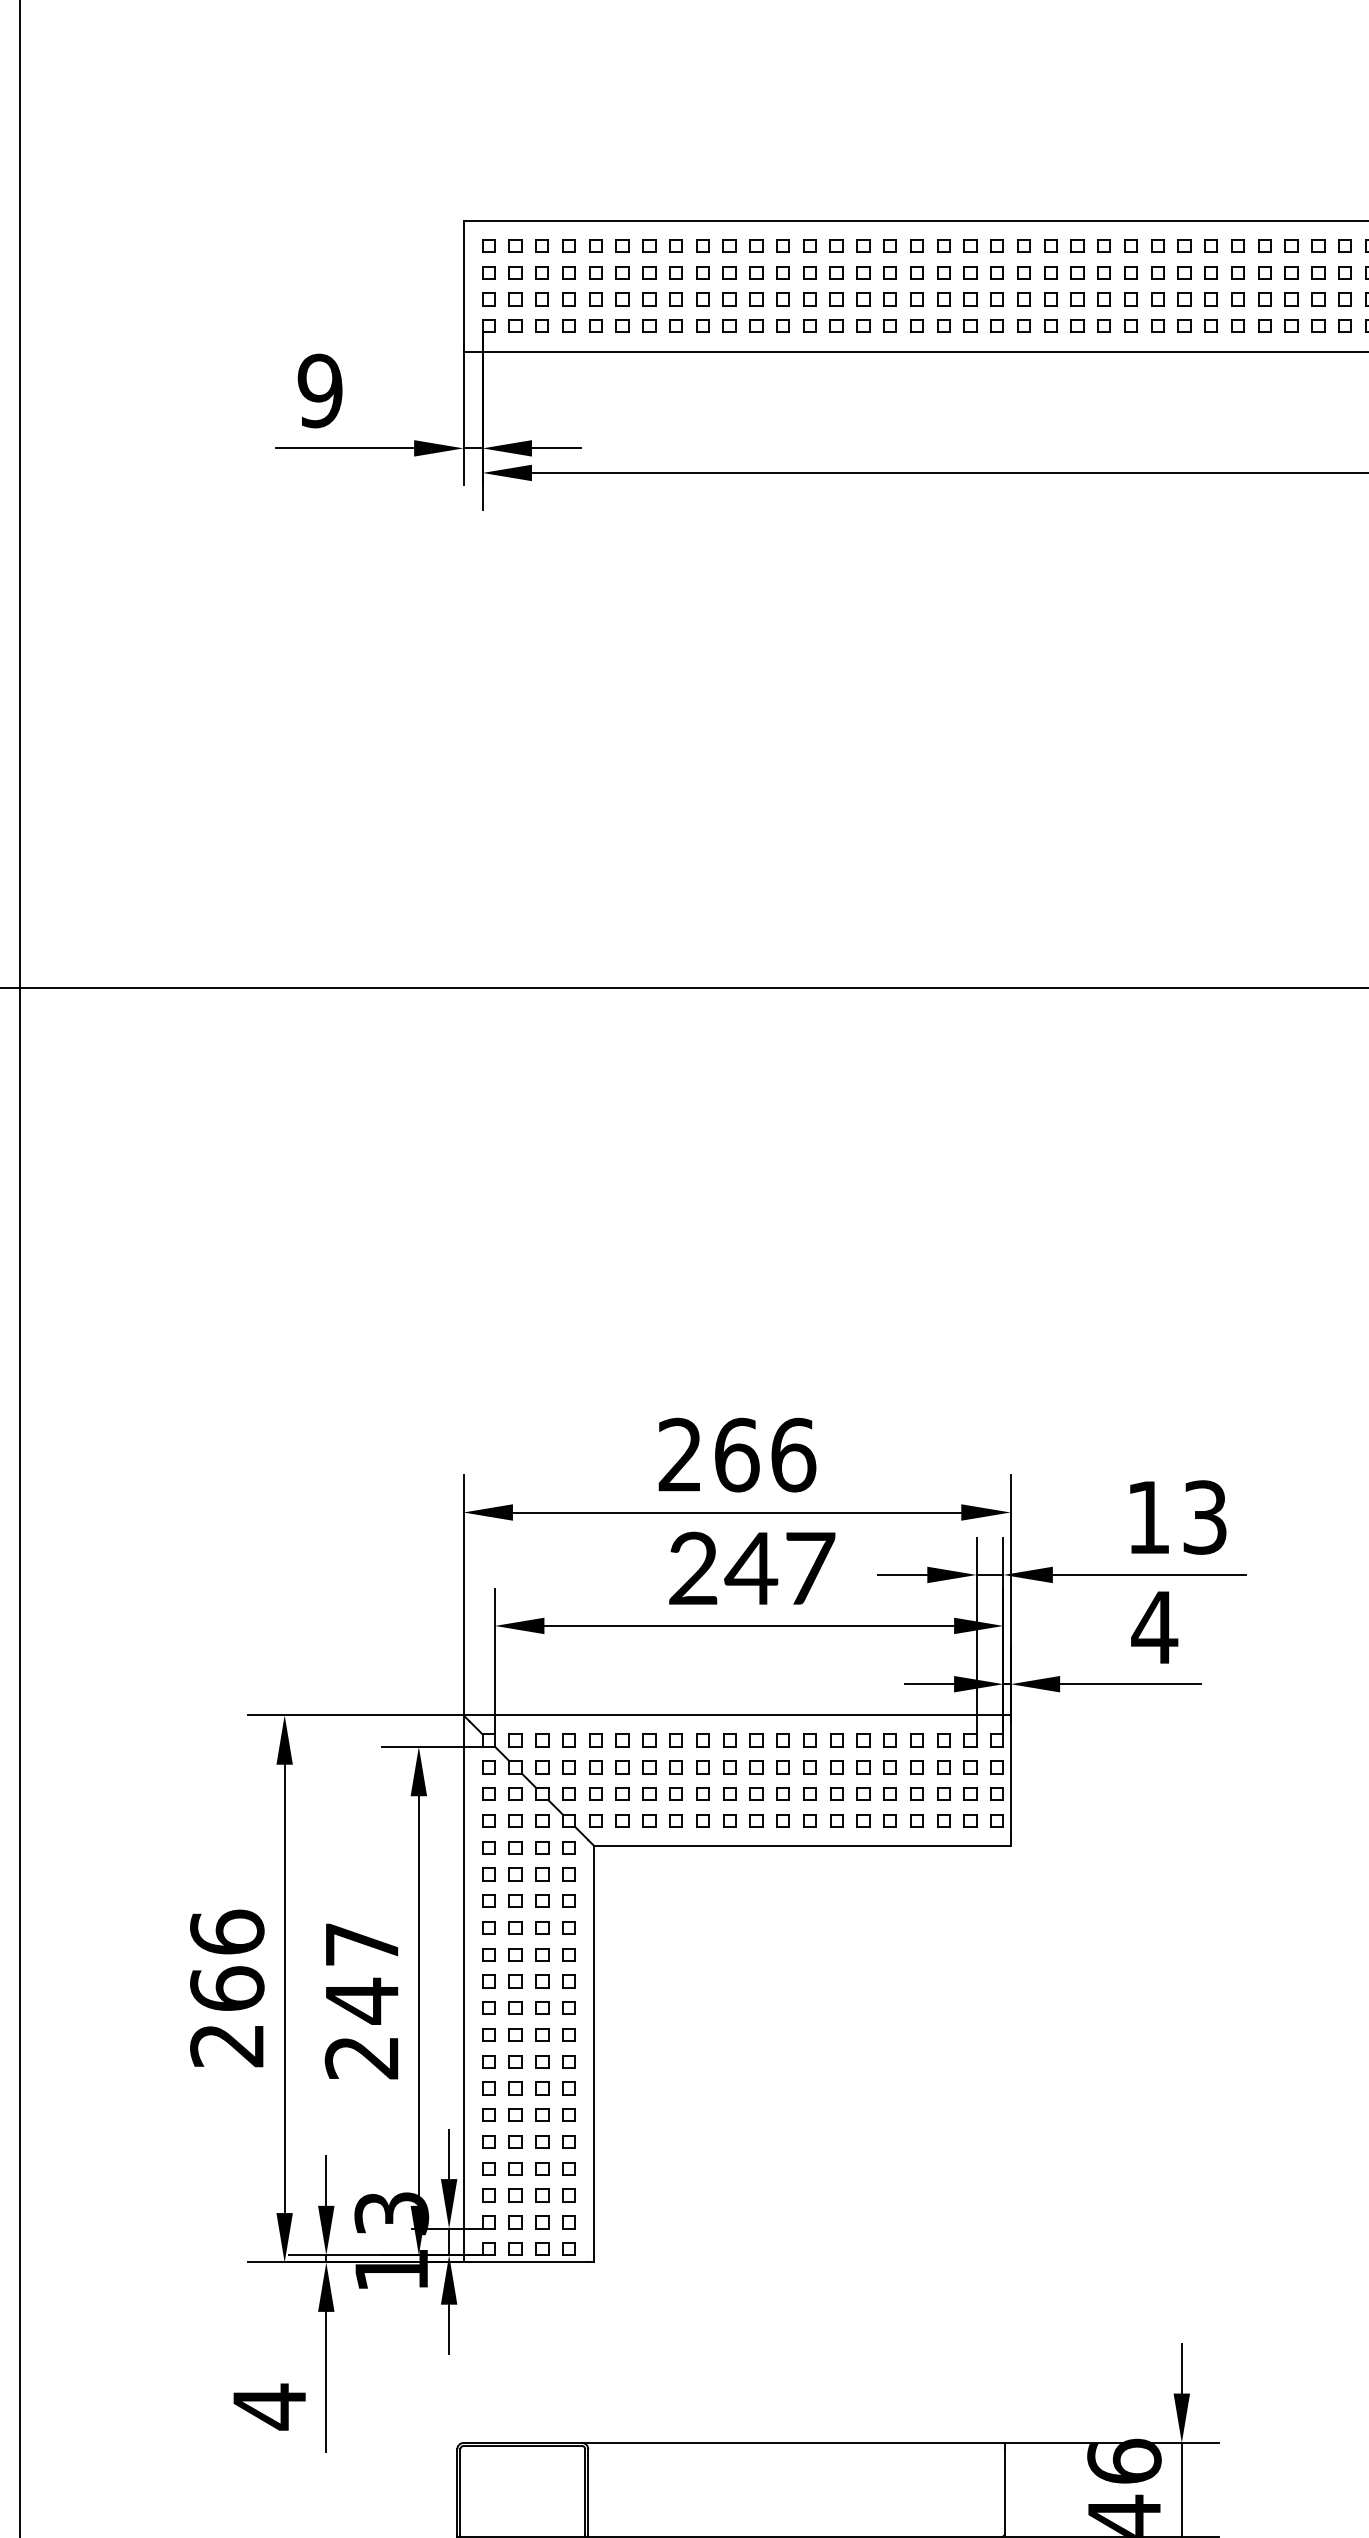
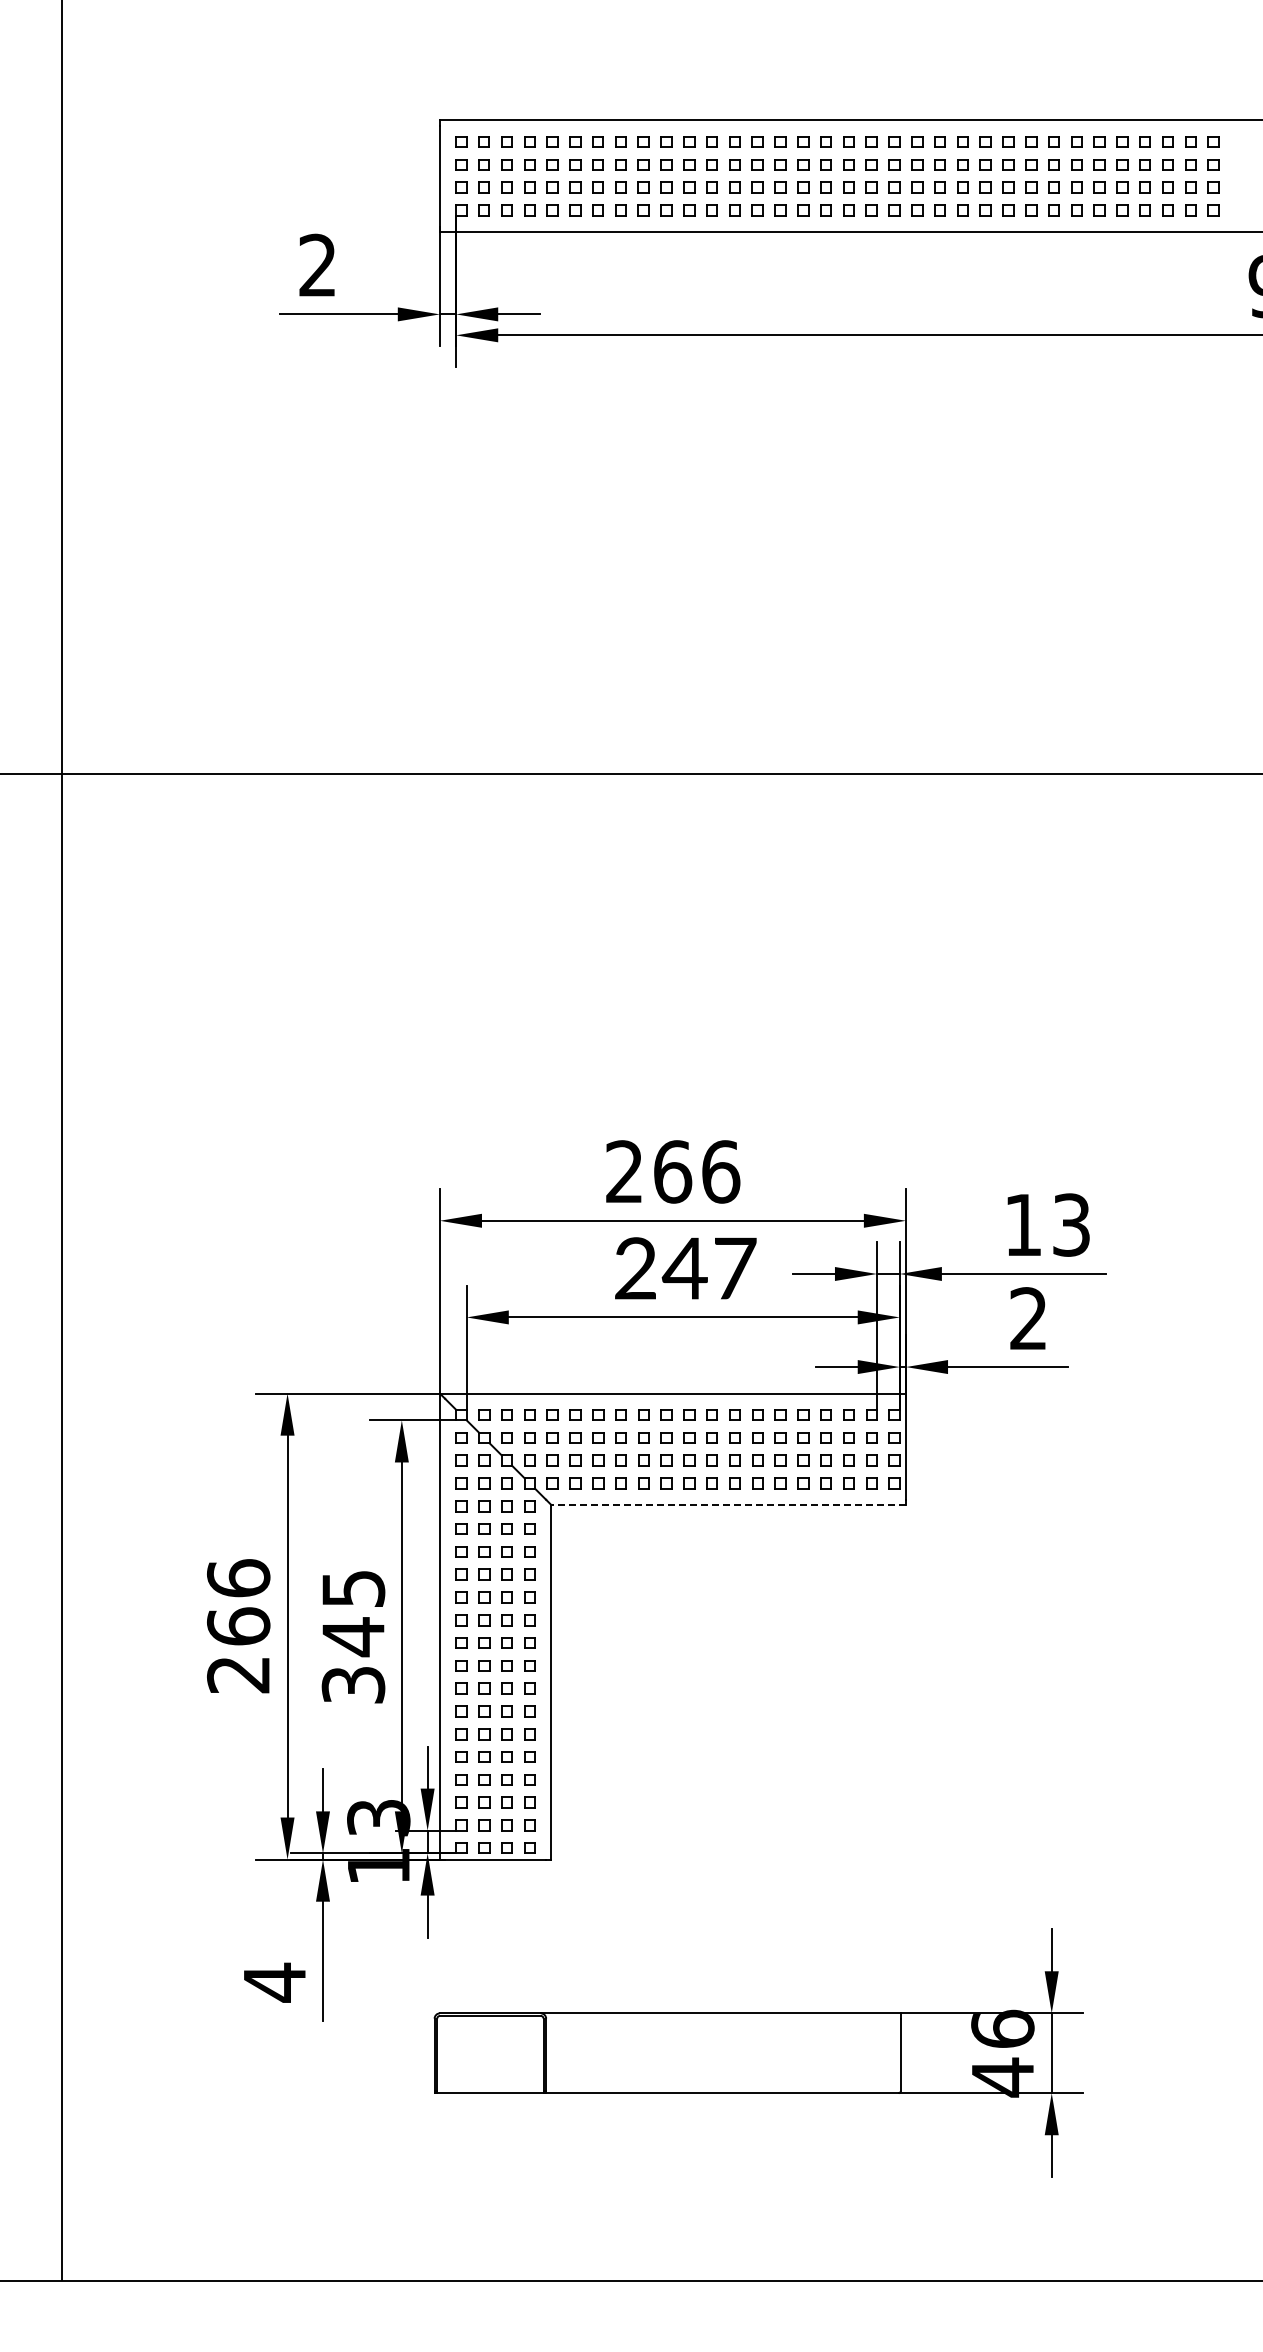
text: (319, 390) -> (317, 265), 9 -> 2
text: (1154, 1627) -> (1028, 1318), 4 -> 2
line: (802, 1846) -> (728, 1505), solid -> dashed
text: (362, 2001) -> (353, 1637), 247 -> 345

